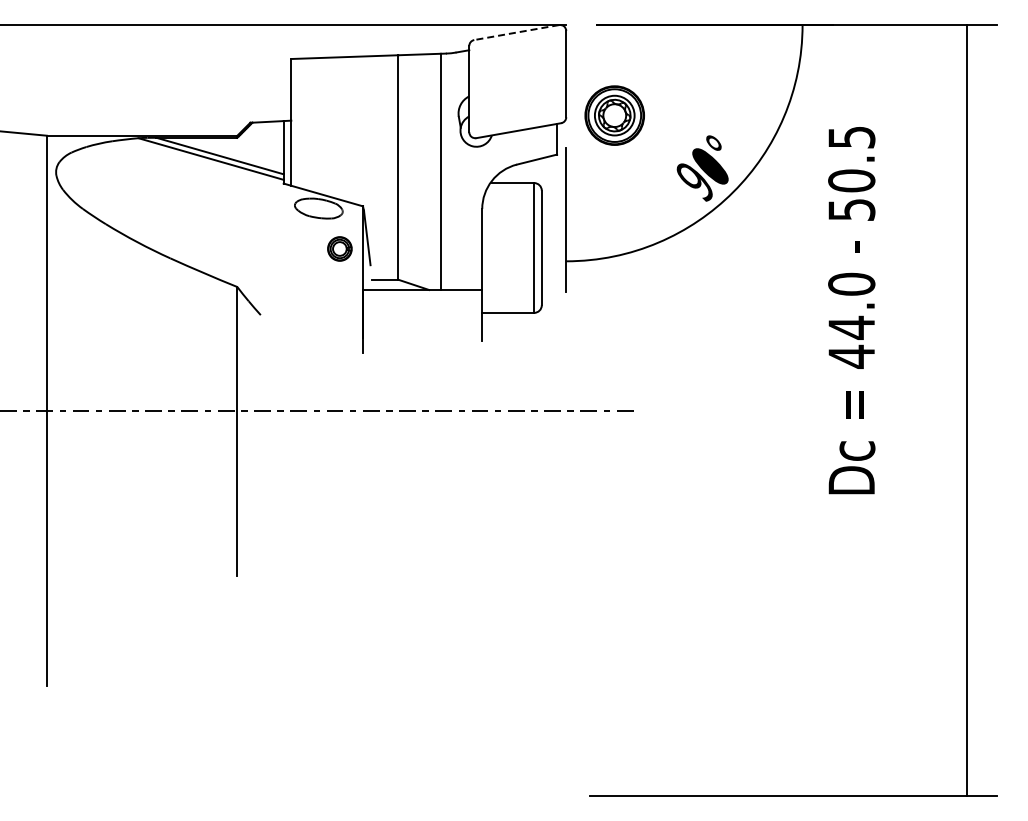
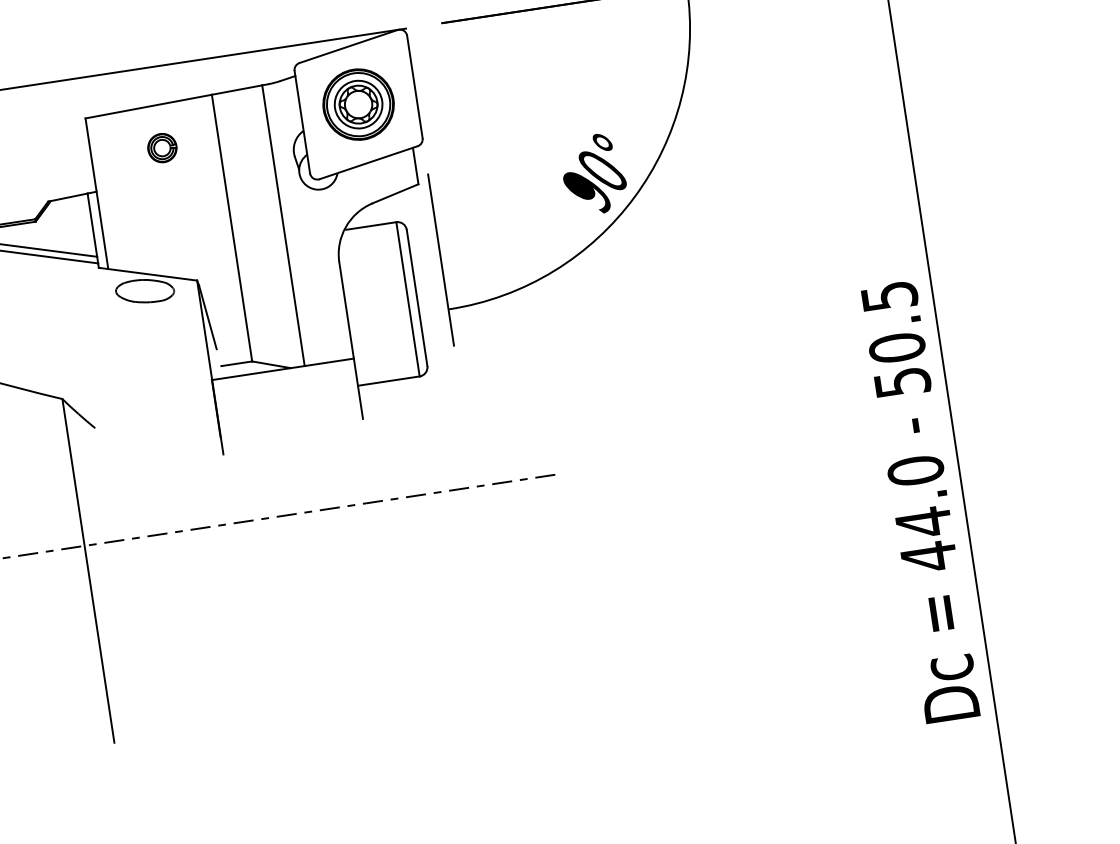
line: (516, 32) -> (348, 46), dashed -> solid
part: (614, 115) -> (358, 104), moved
part: (339, 248) -> (161, 147), moved
text: (851, 310) -> (920, 501), moved

